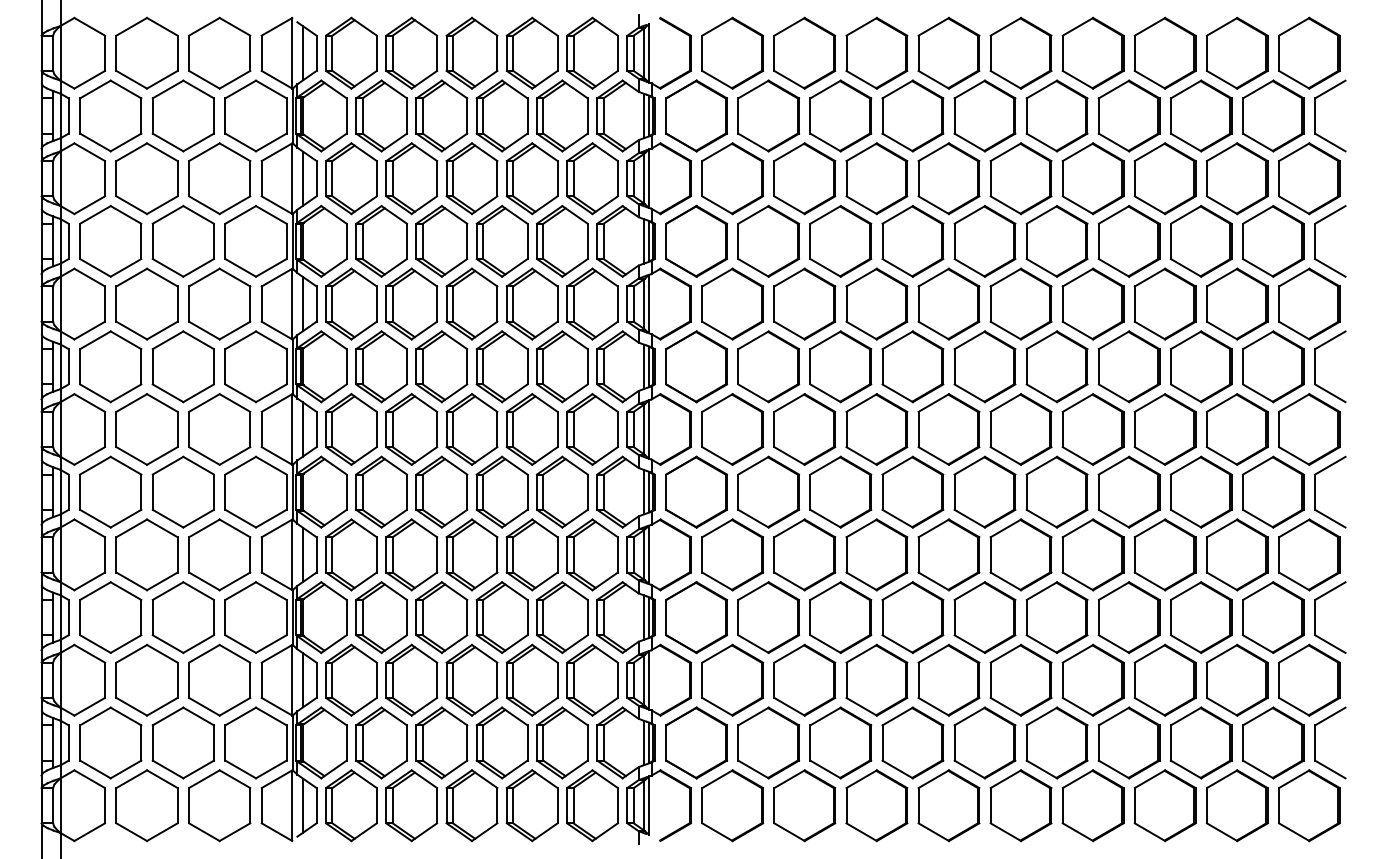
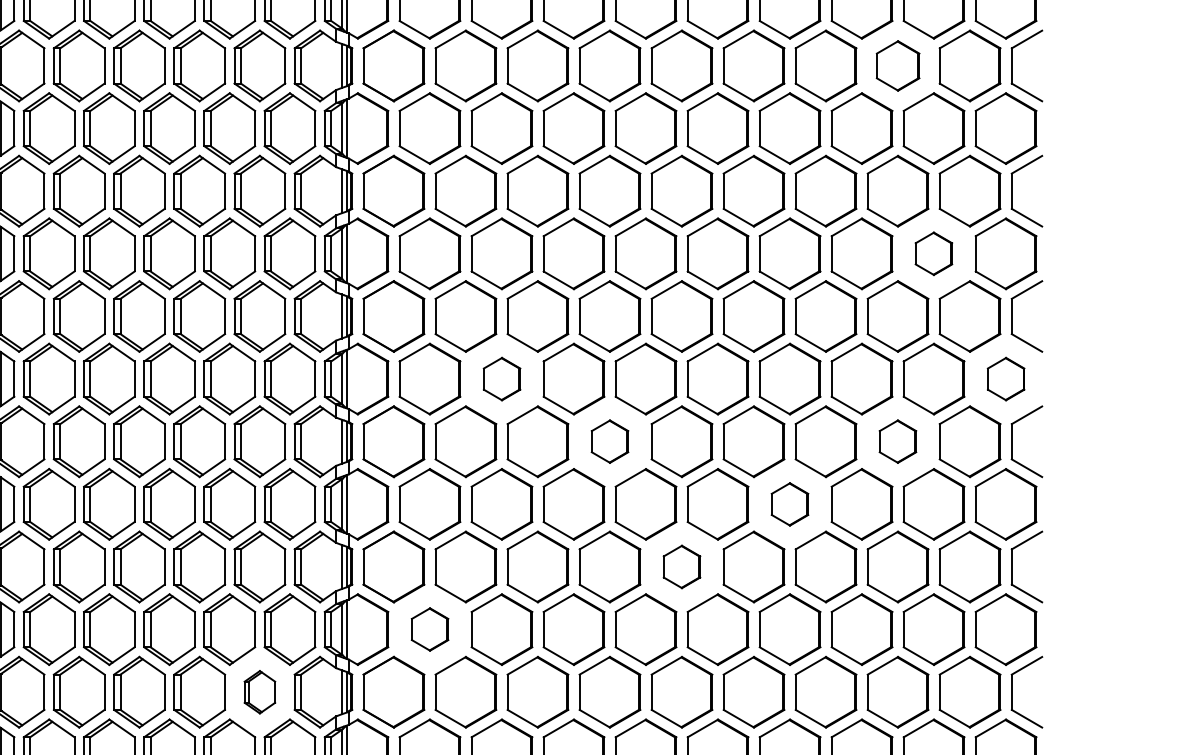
part: (1201, 115) -> (898, 65), size x0.7
part: (1236, 303) -> (933, 253), size x0.6
part: (804, 429) -> (501, 379), size x0.6
part: (1309, 429) -> (1006, 379), size x0.6
part: (912, 491) -> (609, 441), size x0.6
part: (1200, 491) -> (897, 441), size x0.6
part: (1092, 554) -> (789, 503), size x0.6
part: (984, 617) -> (681, 566), size x0.6
part: (732, 679) -> (429, 628), size x0.6
part: (562, 742) -> (259, 691), size x0.6

